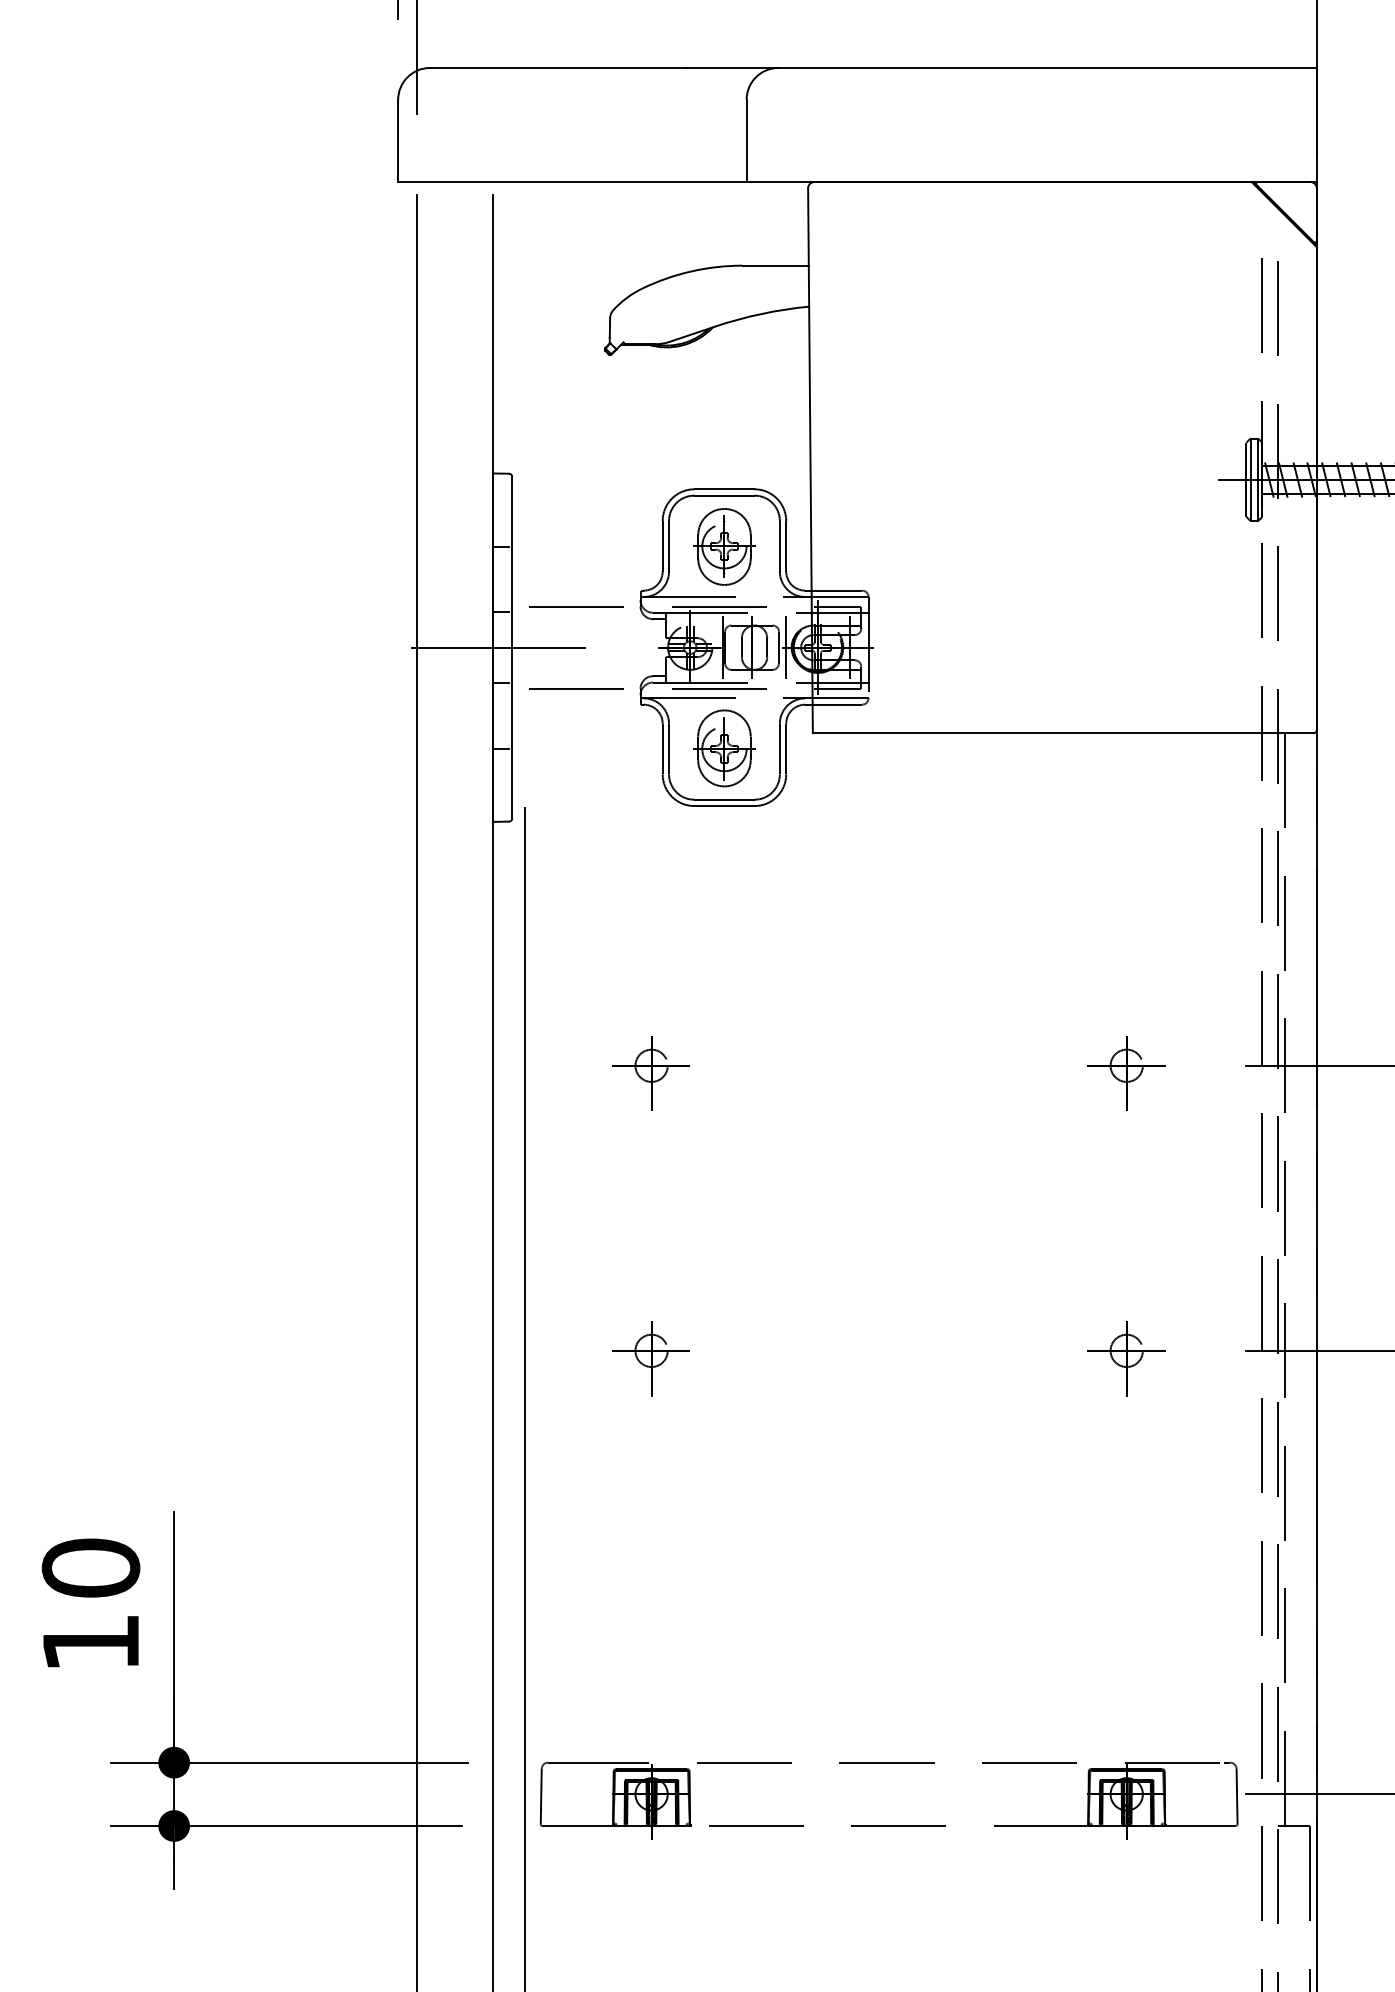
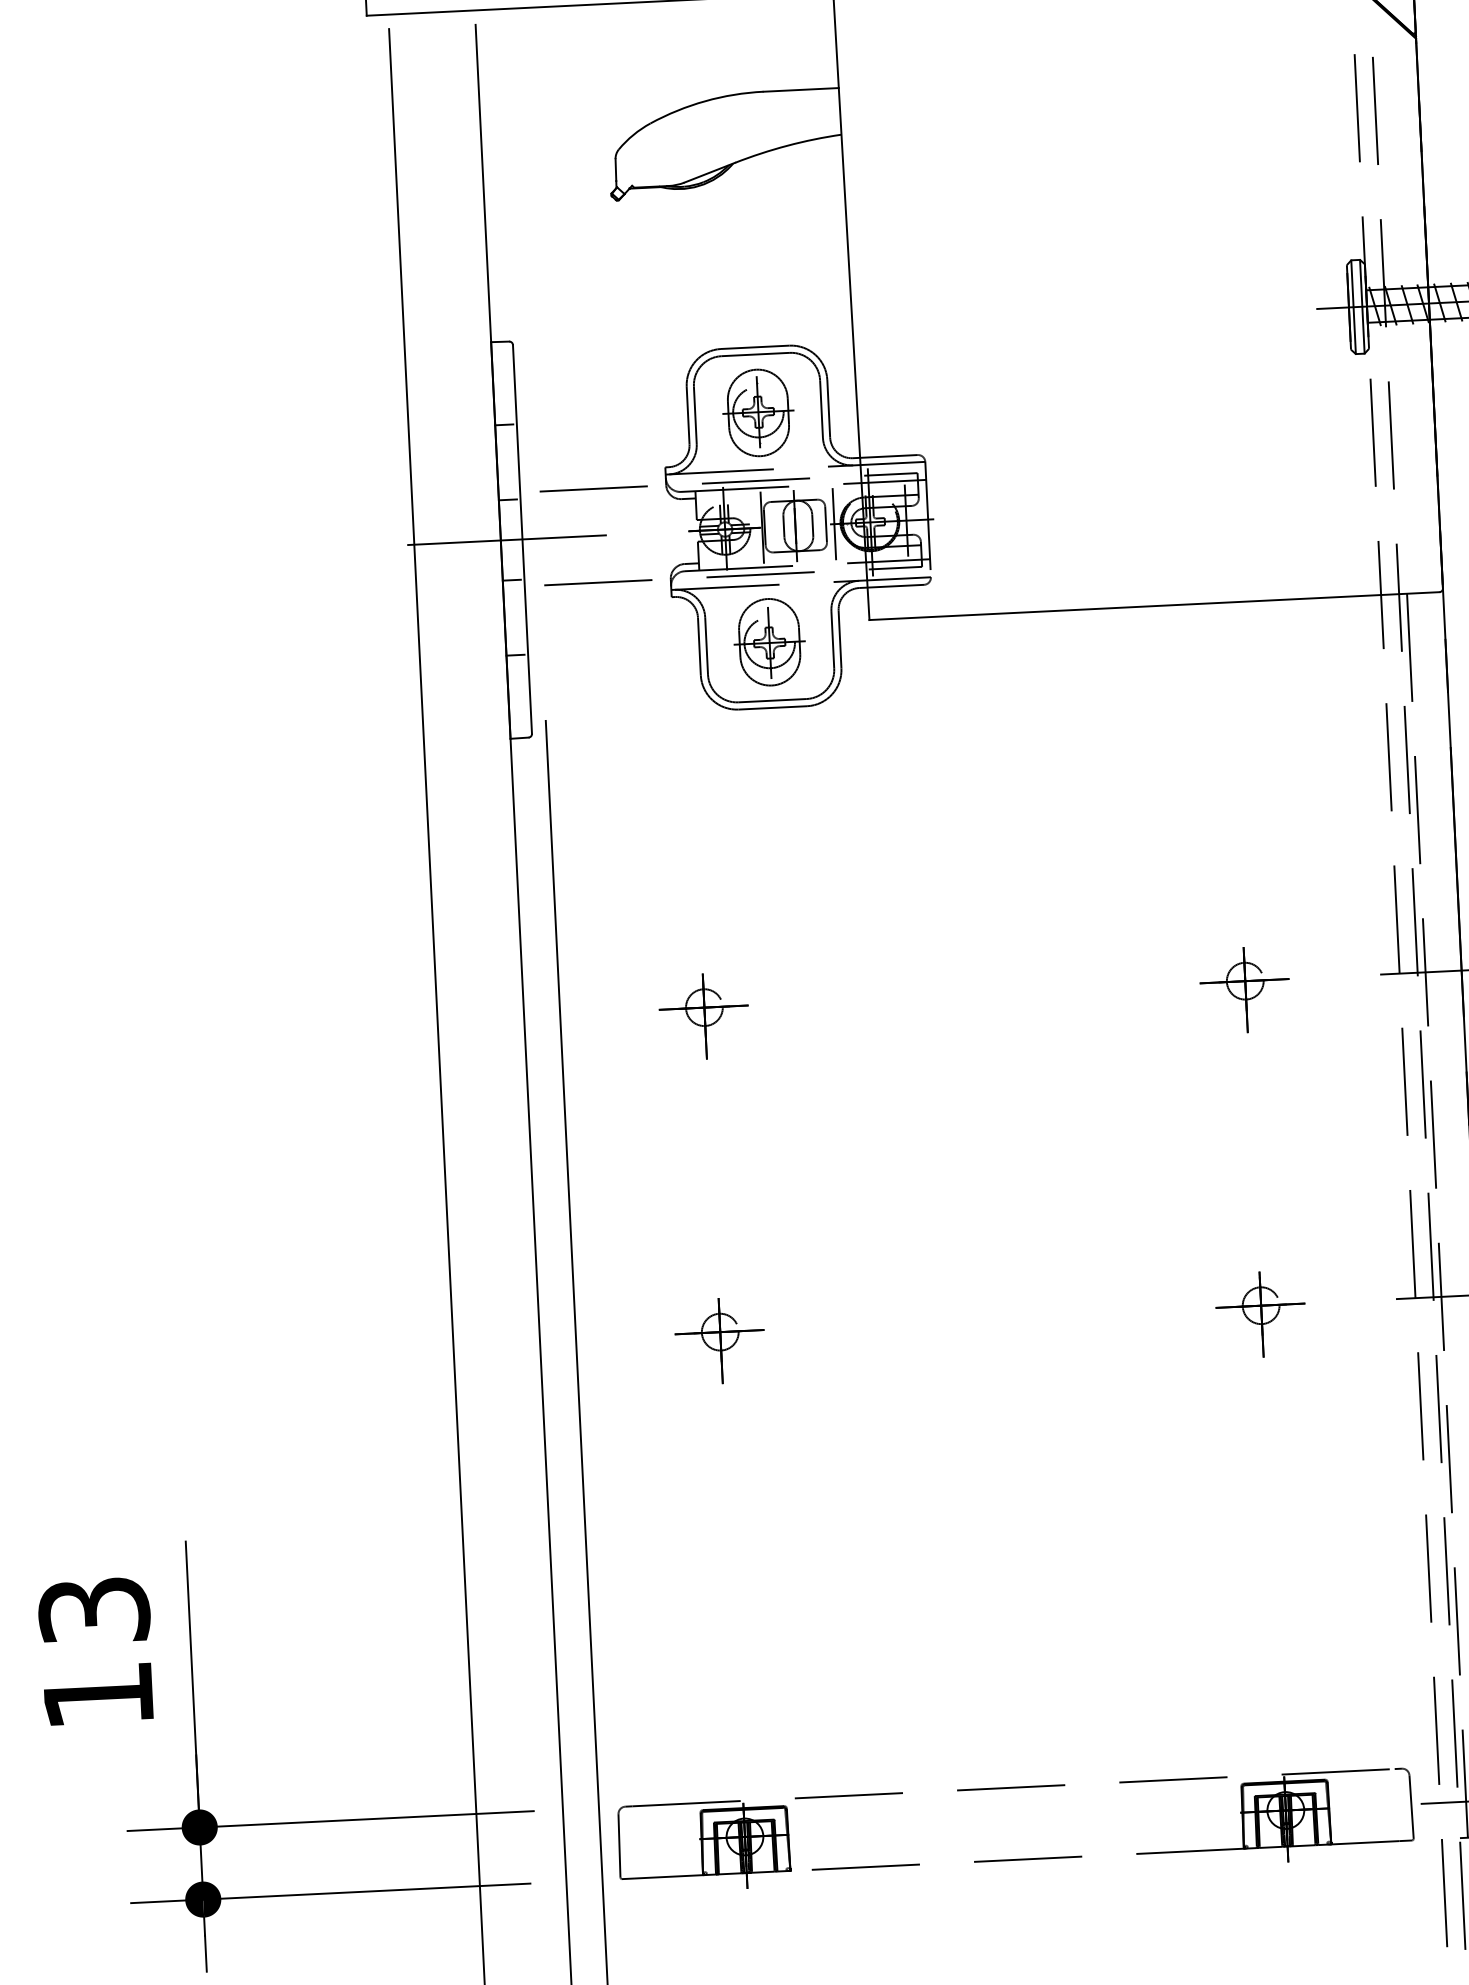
text: (90, 1567) -> (93, 1609), 10 -> 13

